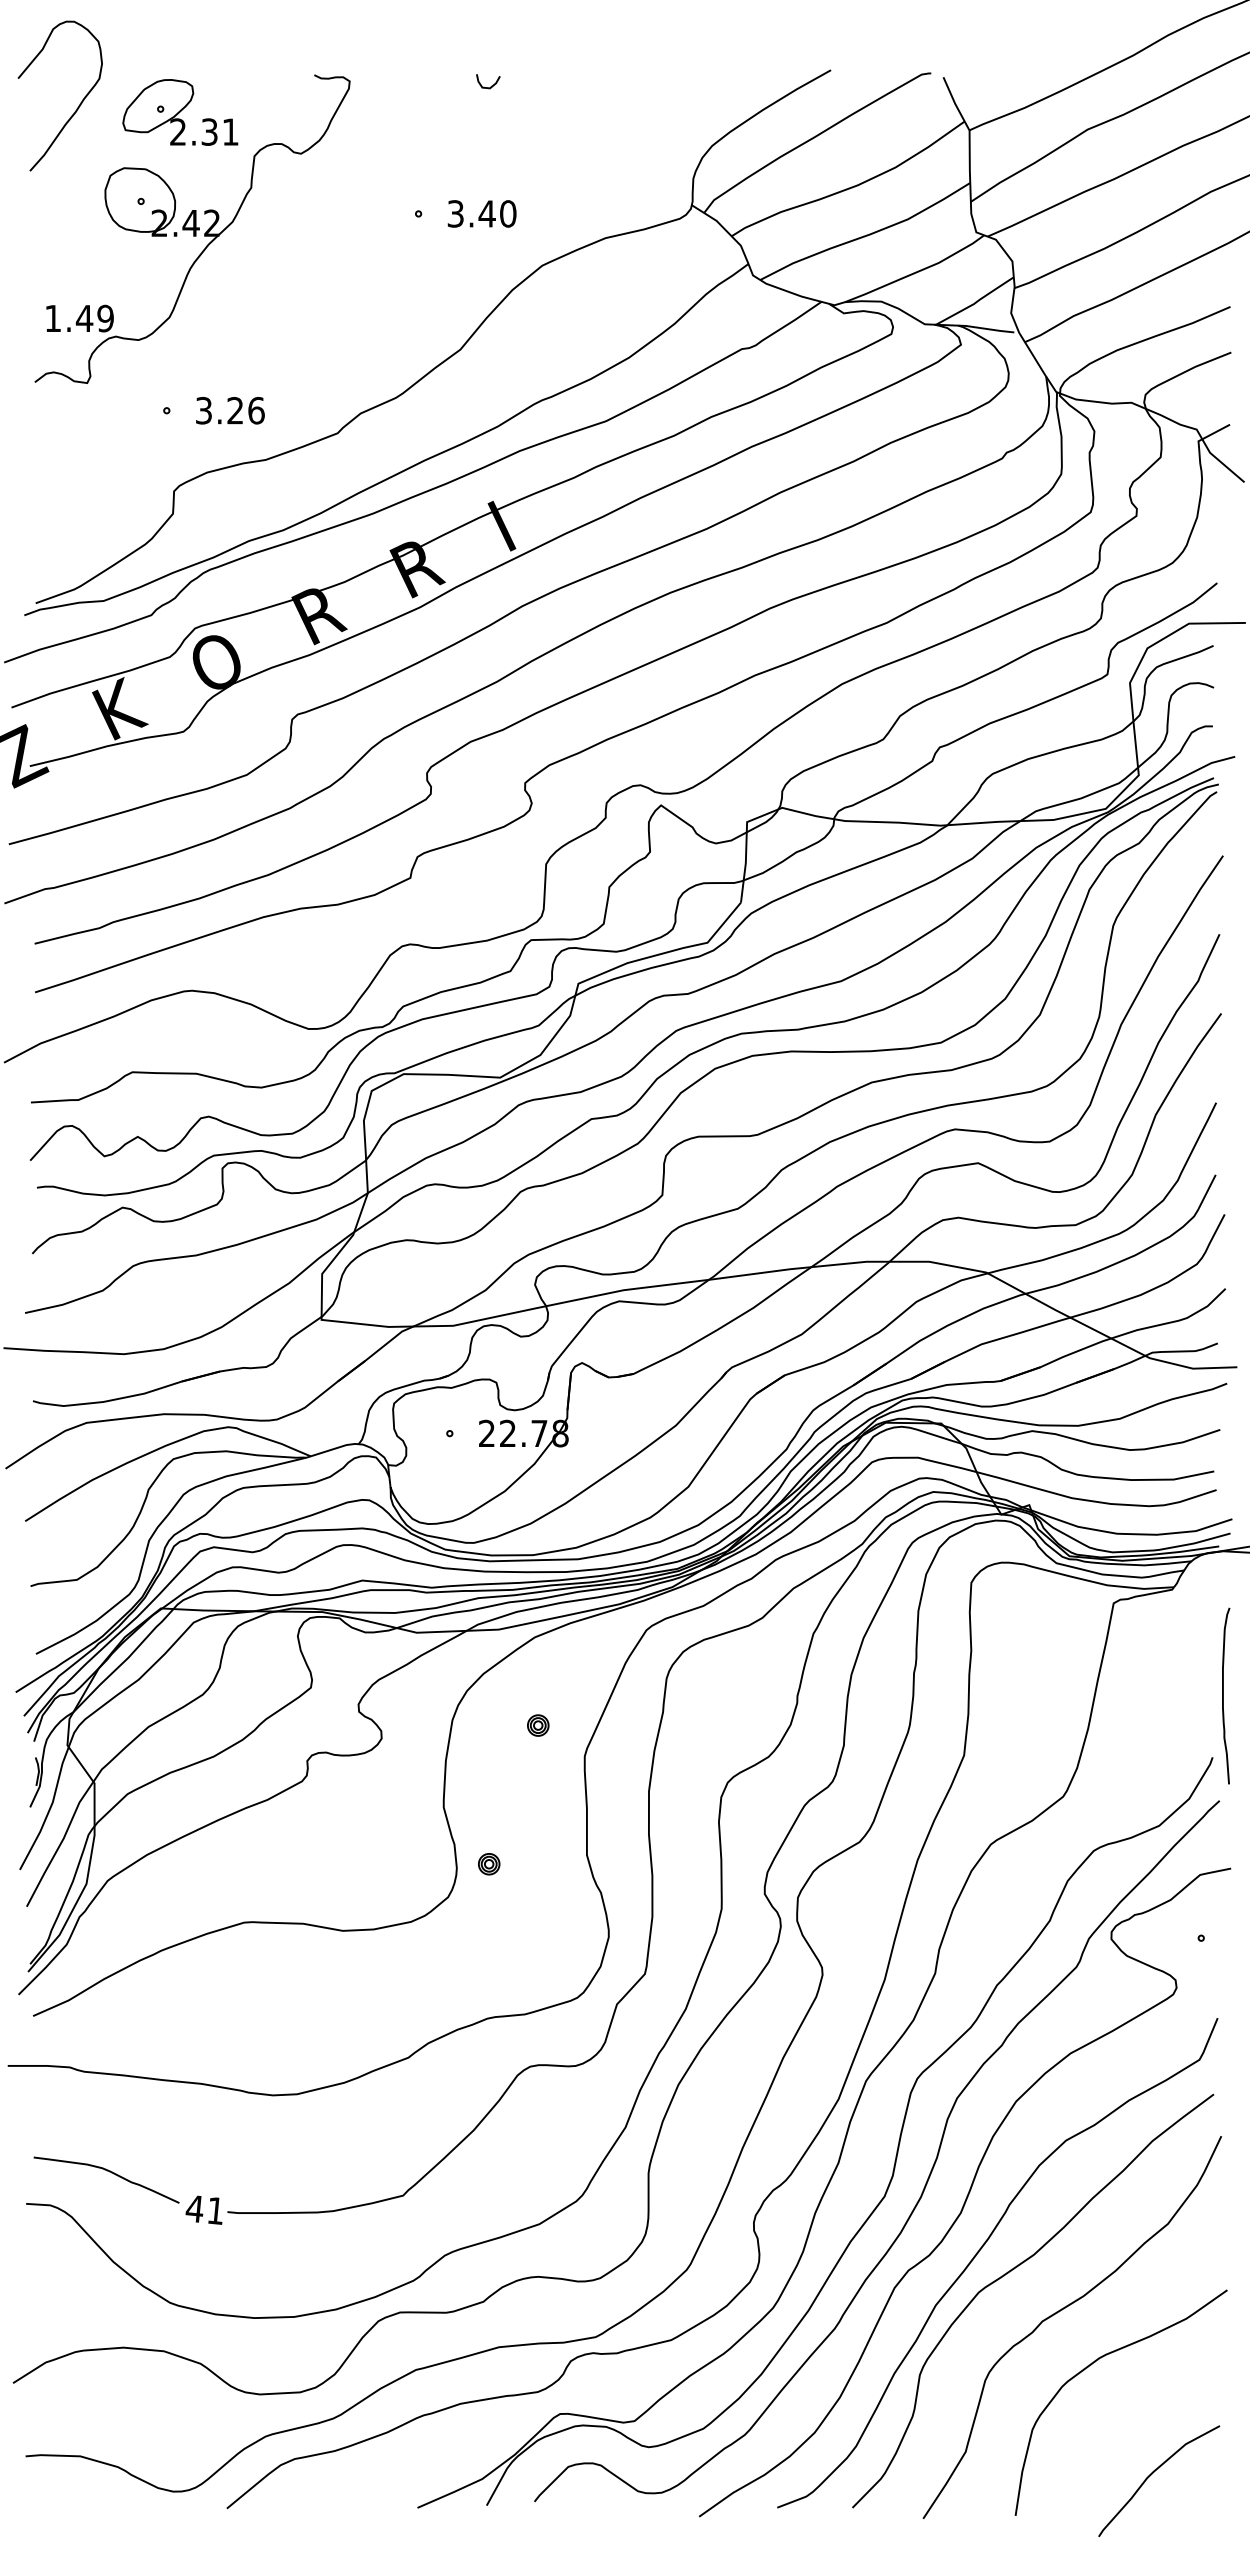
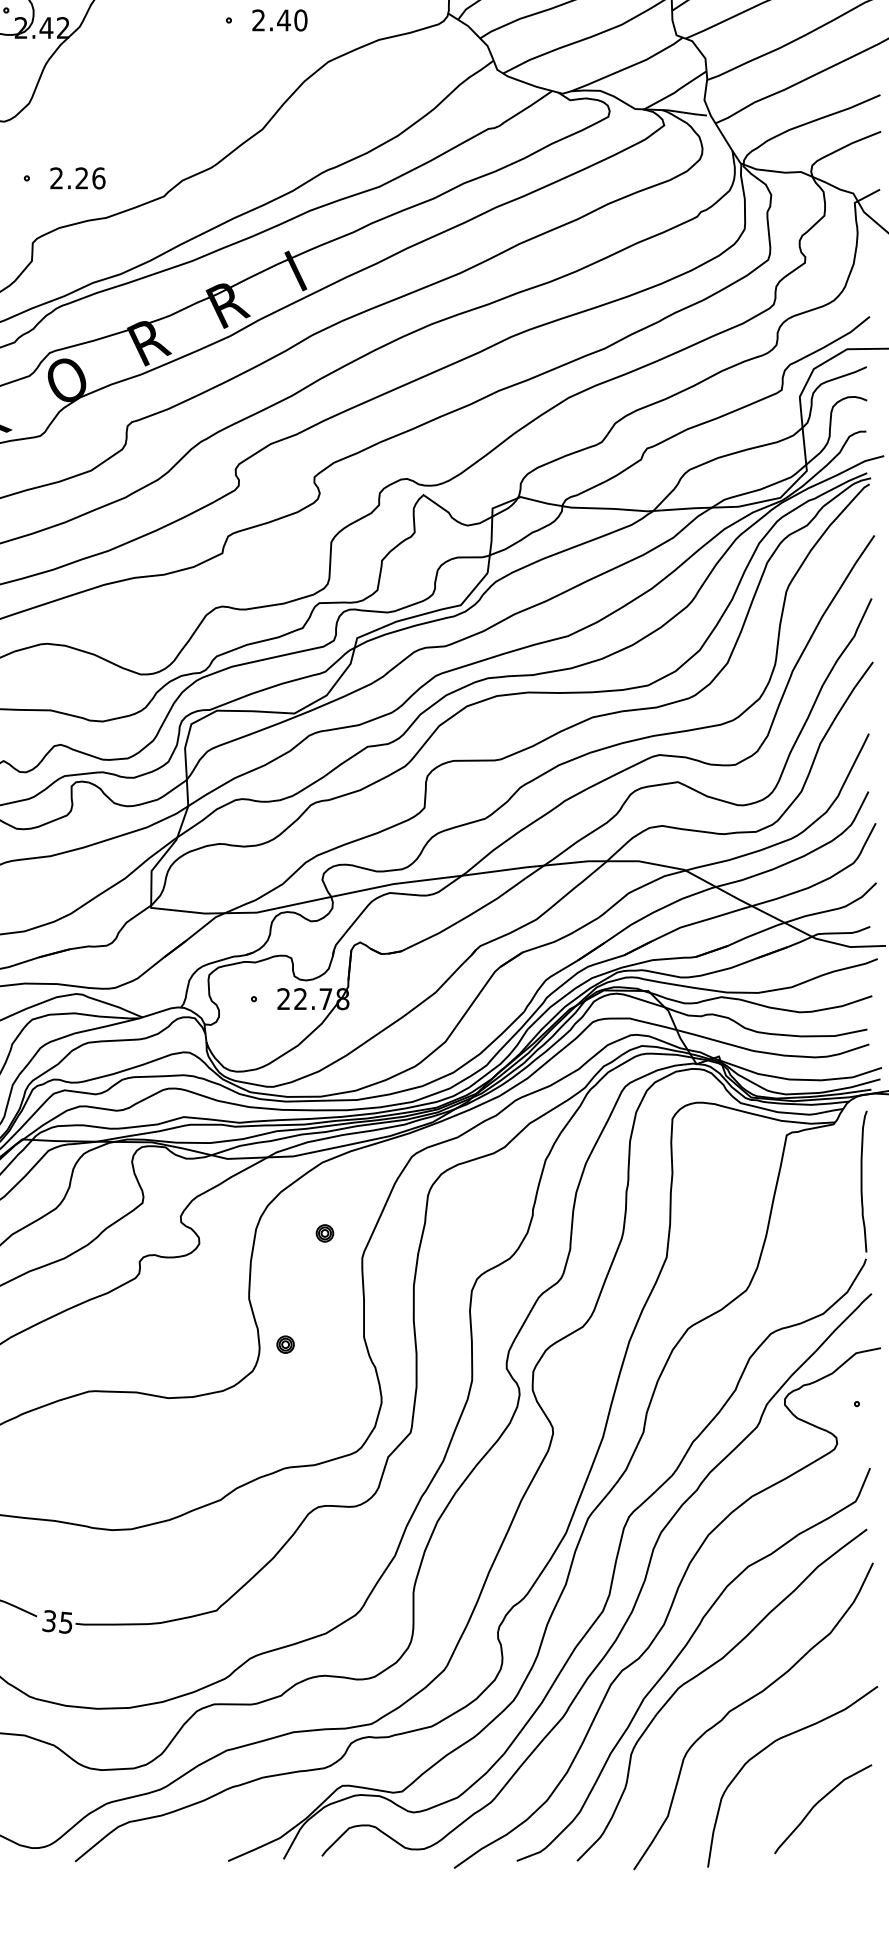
text: (455, 213) -> (258, 20), 3.40 -> 2.40
text: (203, 410) -> (56, 178), 3.26 -> 2.26
curve: (1223, 1695) -> (861, 1181), moved
text: (204, 2209) -> (57, 1621), 41 -> 35
curve: (1152, 2474) -> (817, 1803), moved

